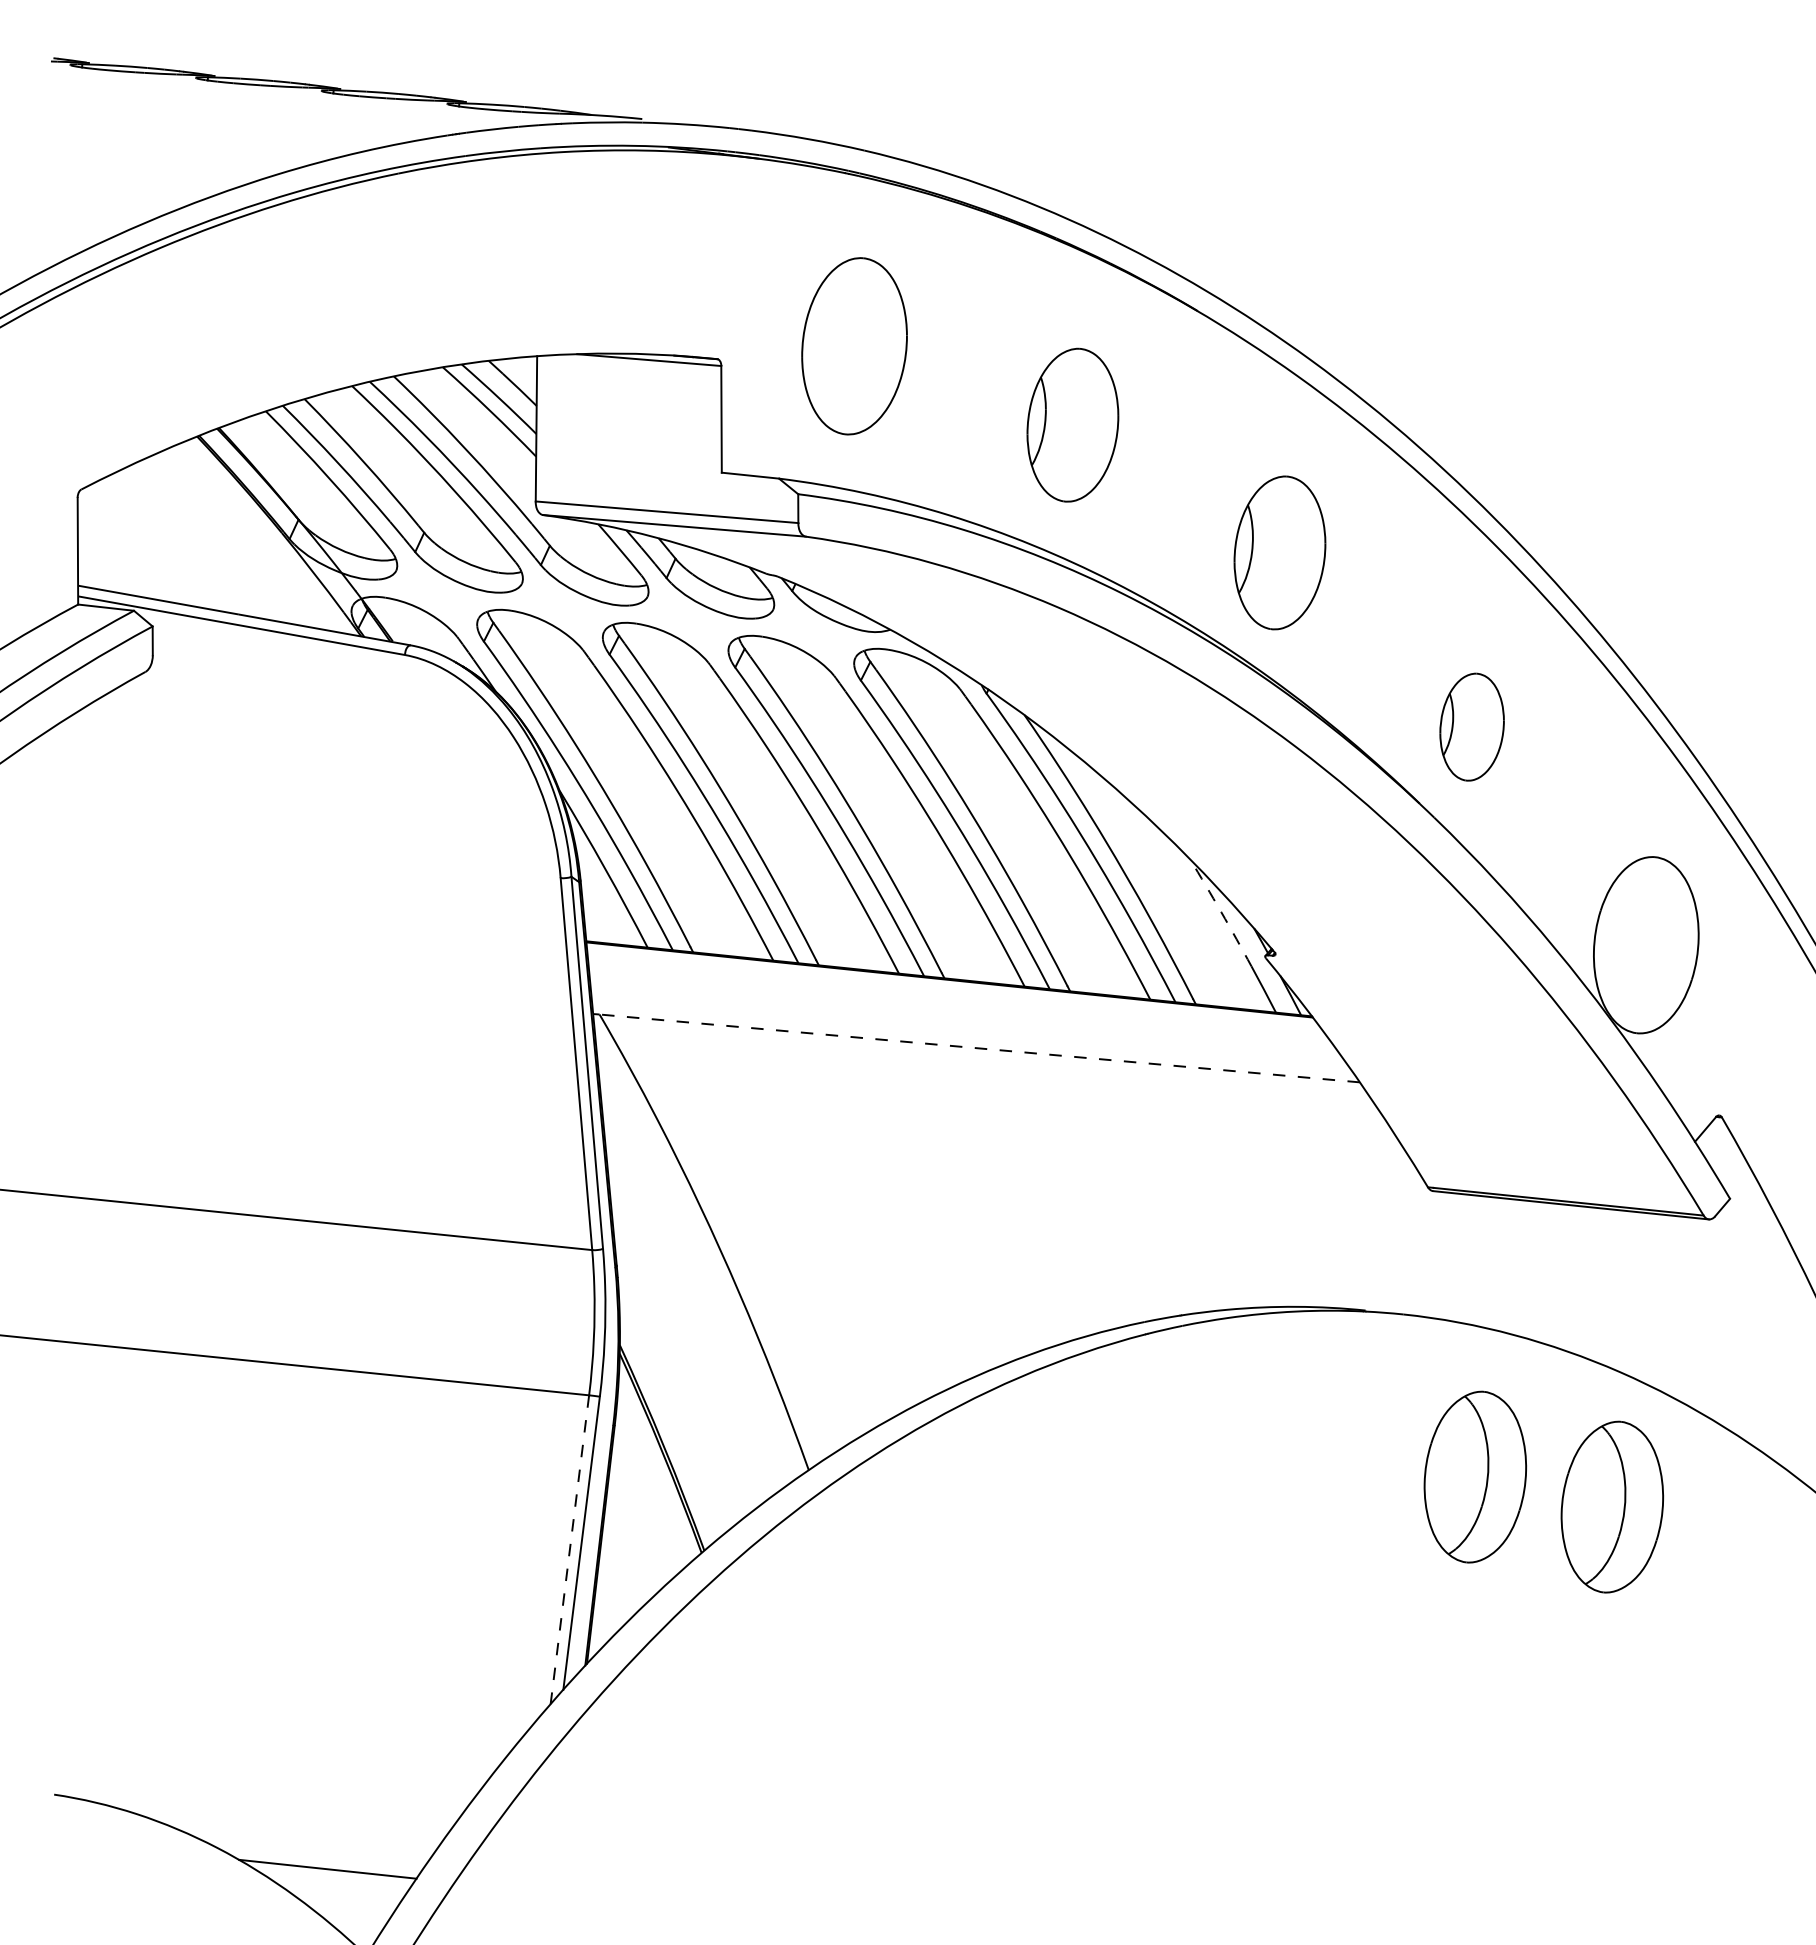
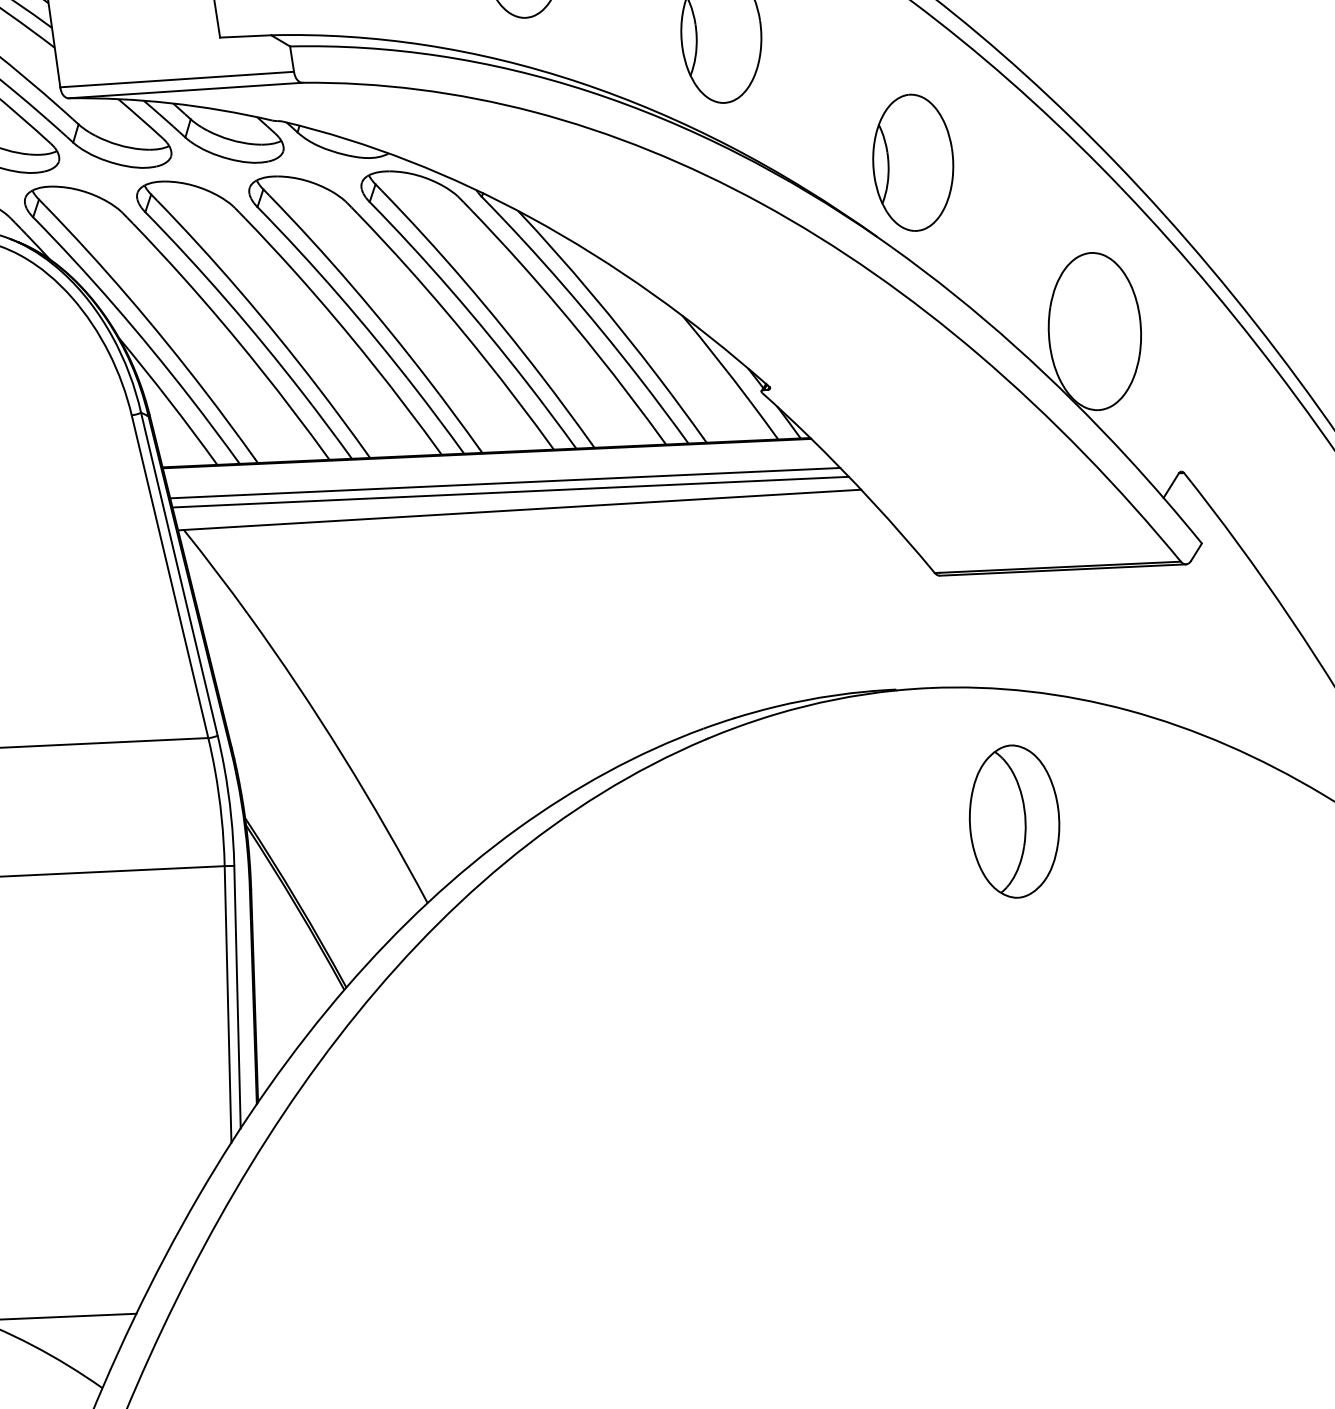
part: (1471, 726) -> (912, 162), size x1.43
arc: (1221, 912) -> (717, 358), dashed -> solid
line: (964, 1015) -> (504, 482), added
line: (969, 1026) -> (510, 491), added
line: (979, 1048) -> (522, 509), dashed -> solid
part: (1612, 1506) -> (1138, 829), removed
line: (569, 1549) -> (227, 1004), dashed -> solid

